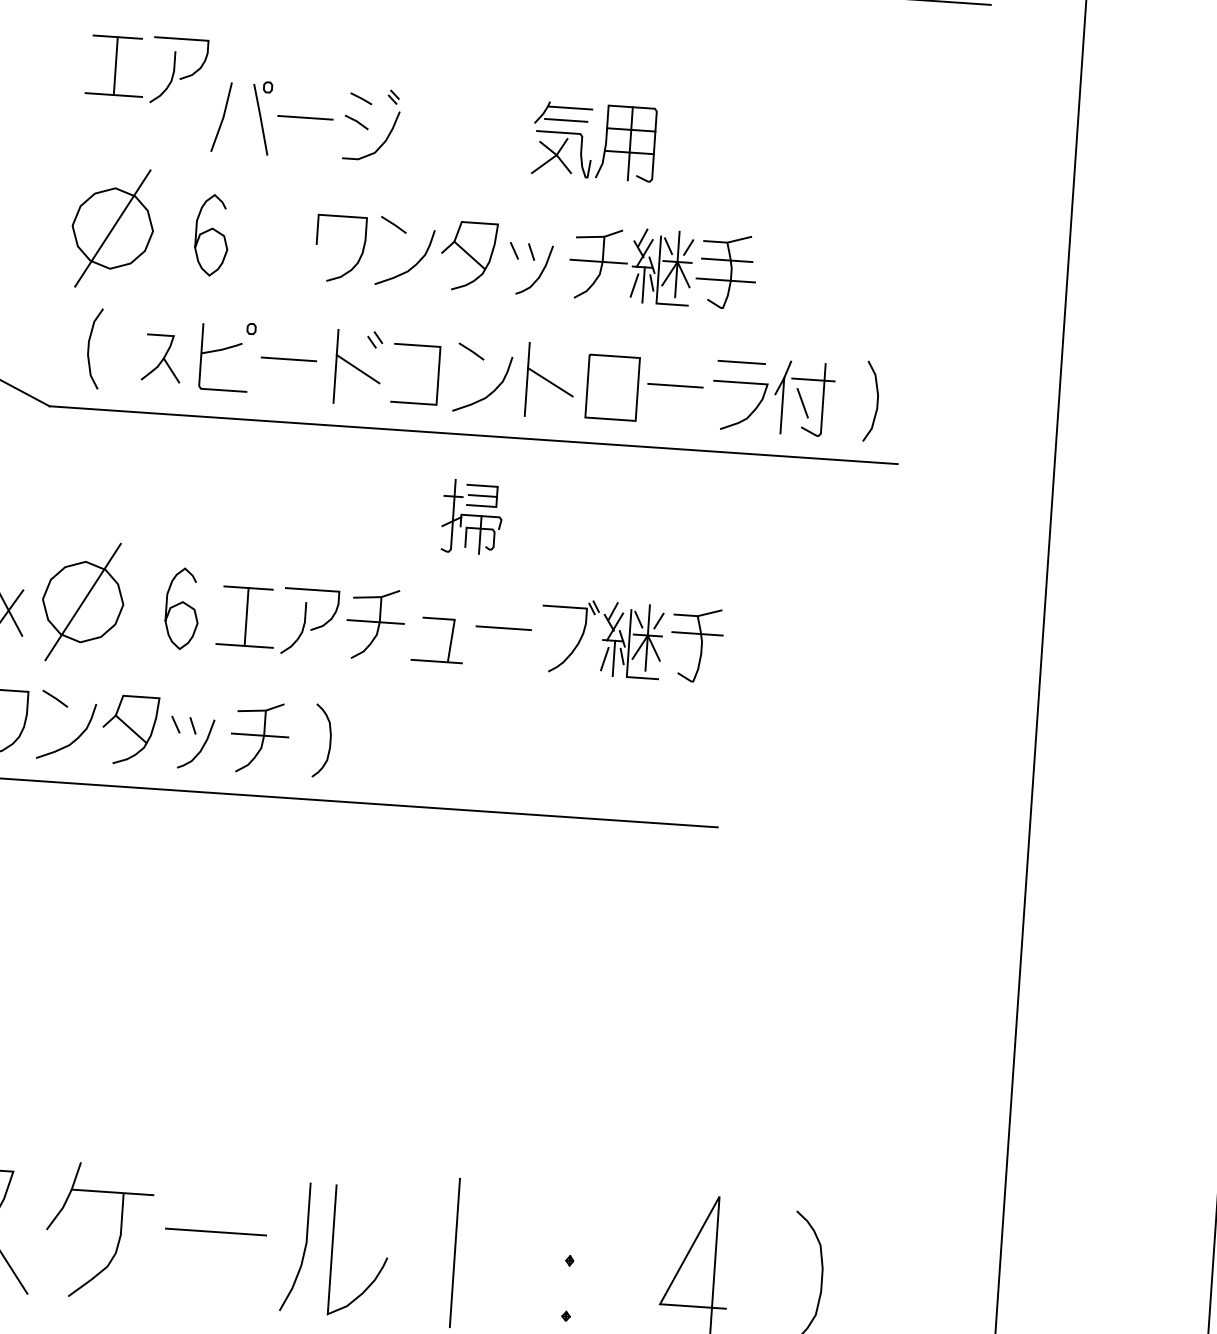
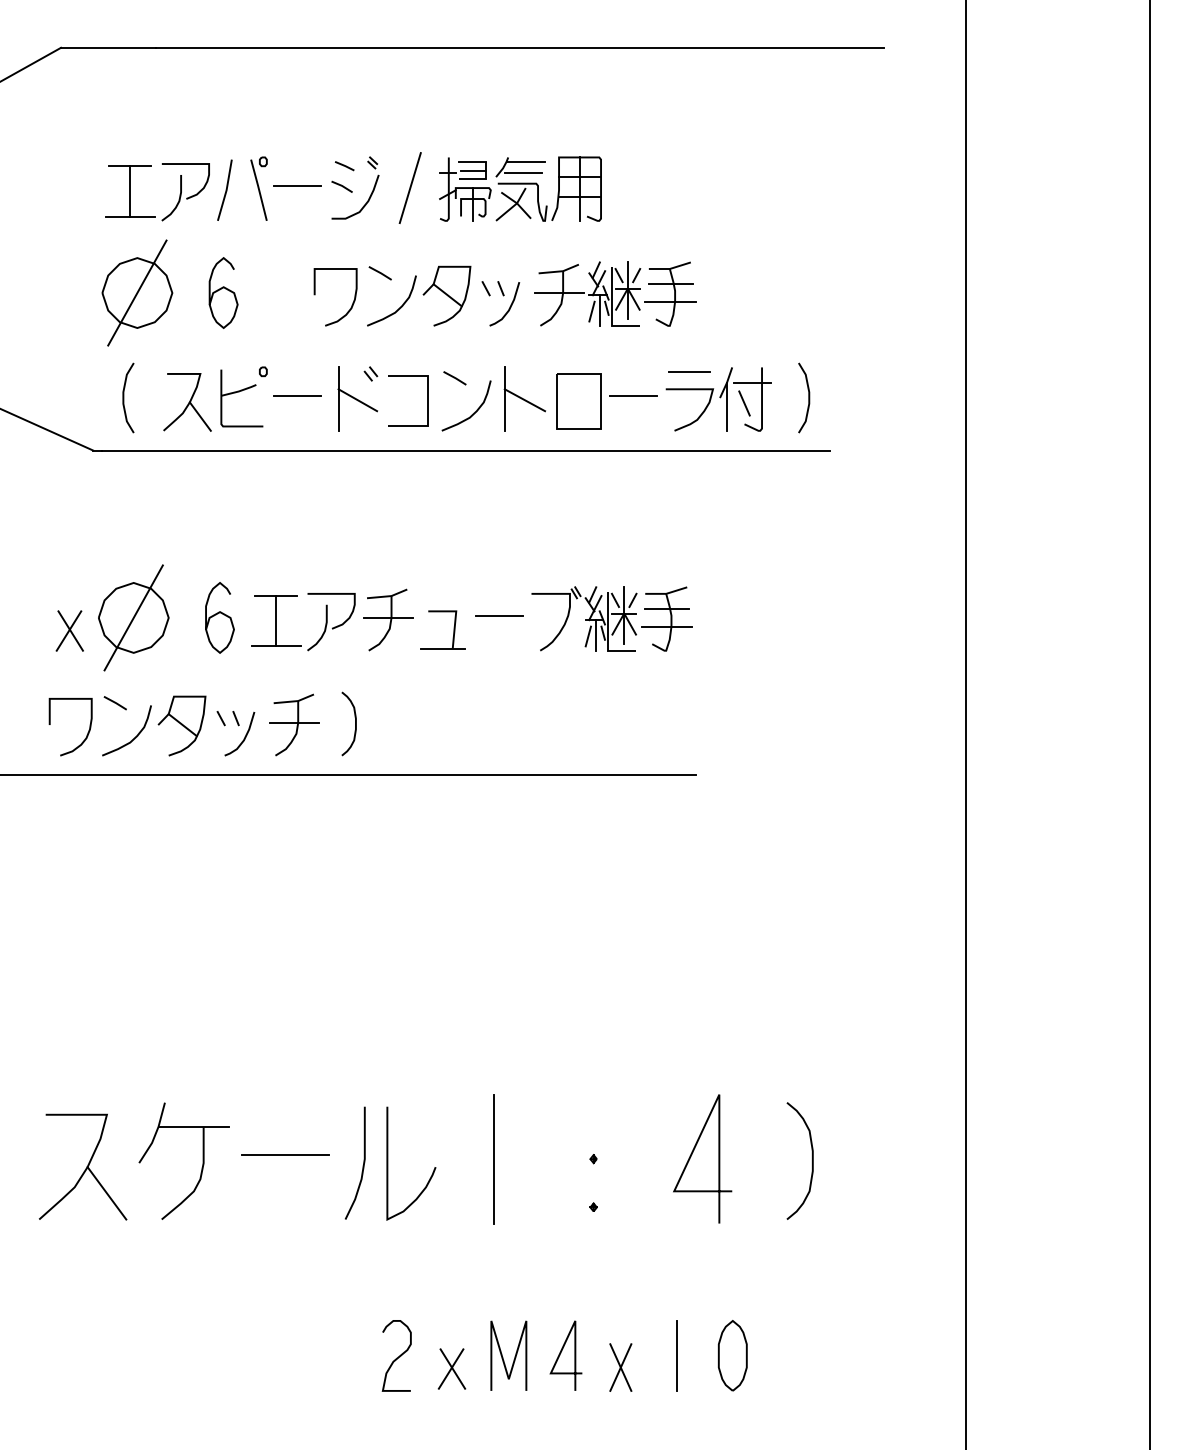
part: (172, 73) -> (179, 194), moved
line: (434, 129) -> (409, 188), added
part: (161, 358) -> (187, 402), size x1.43
part: (472, 517) -> (465, 189), moved
line: (695, 653) -> (666, 626), added

